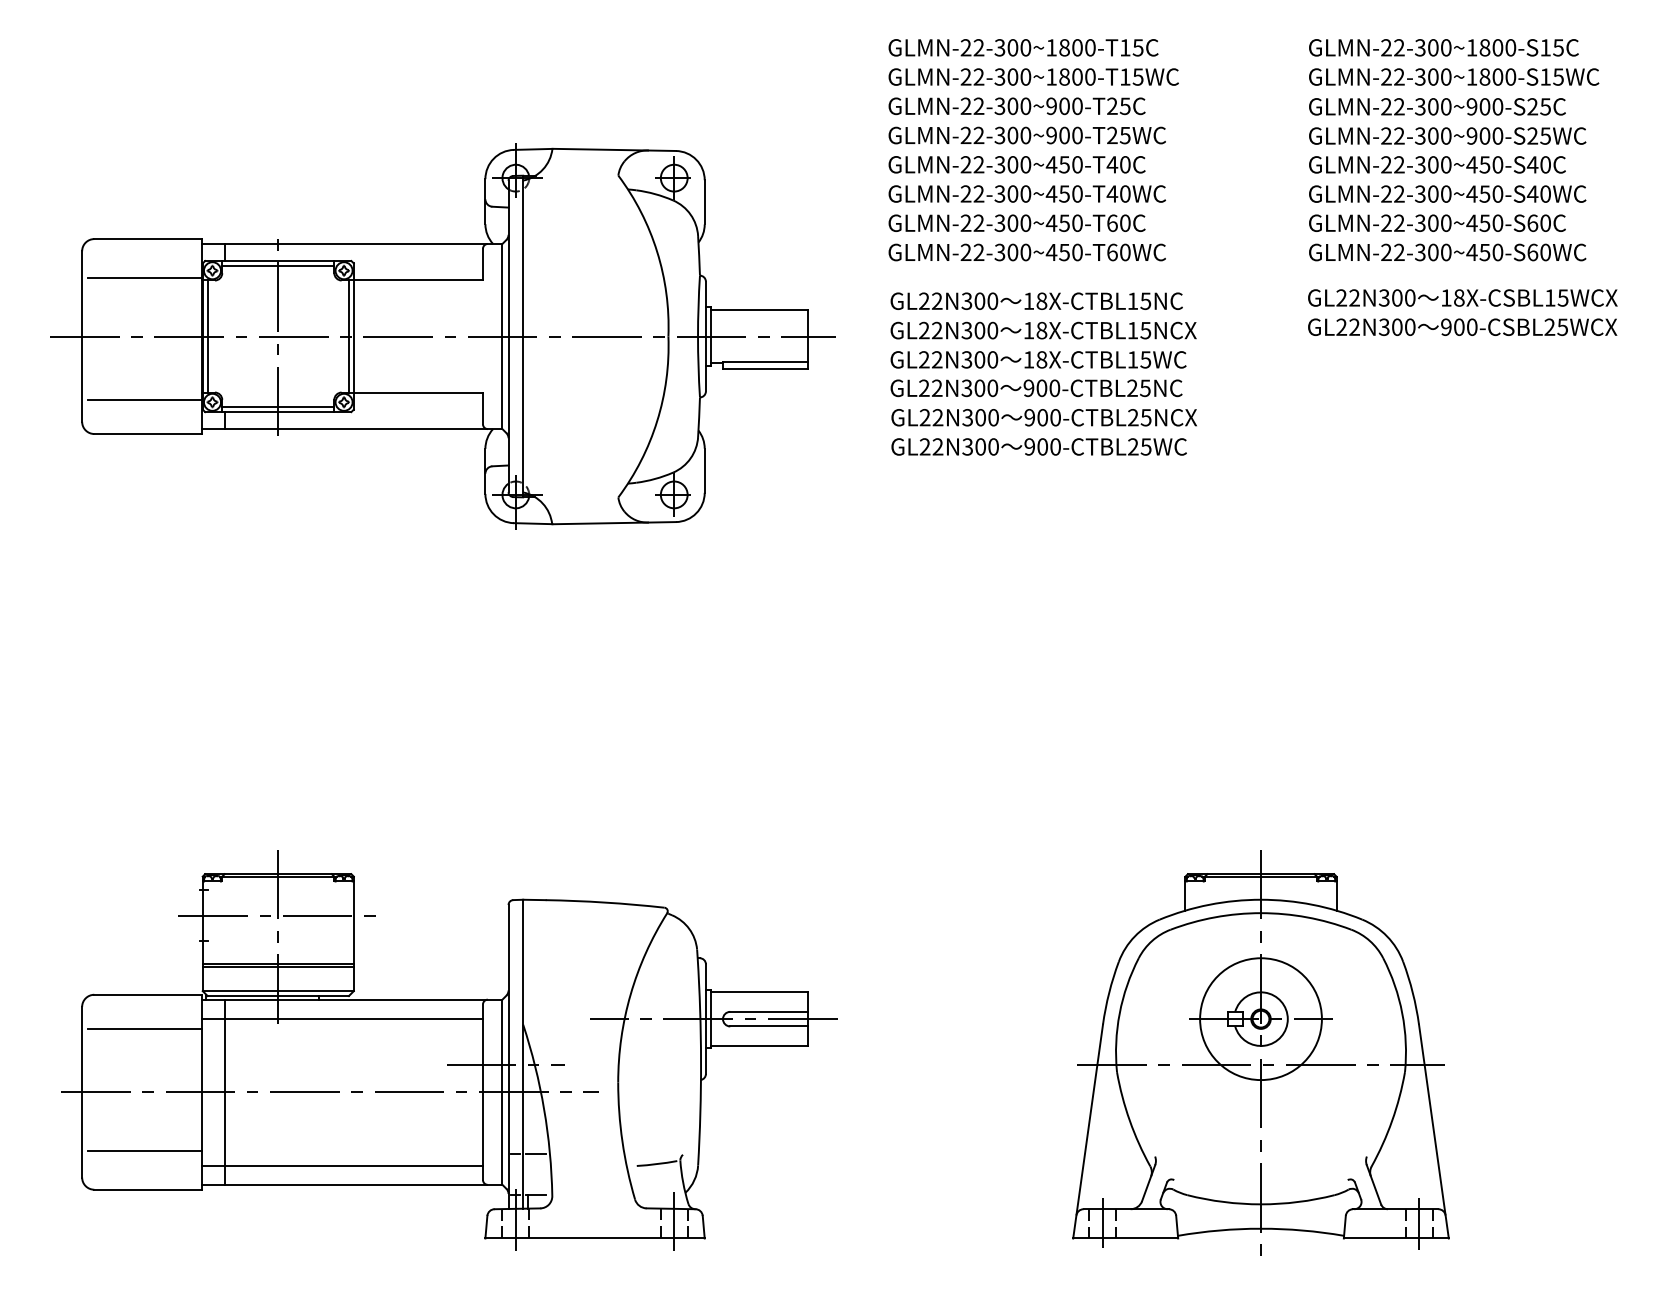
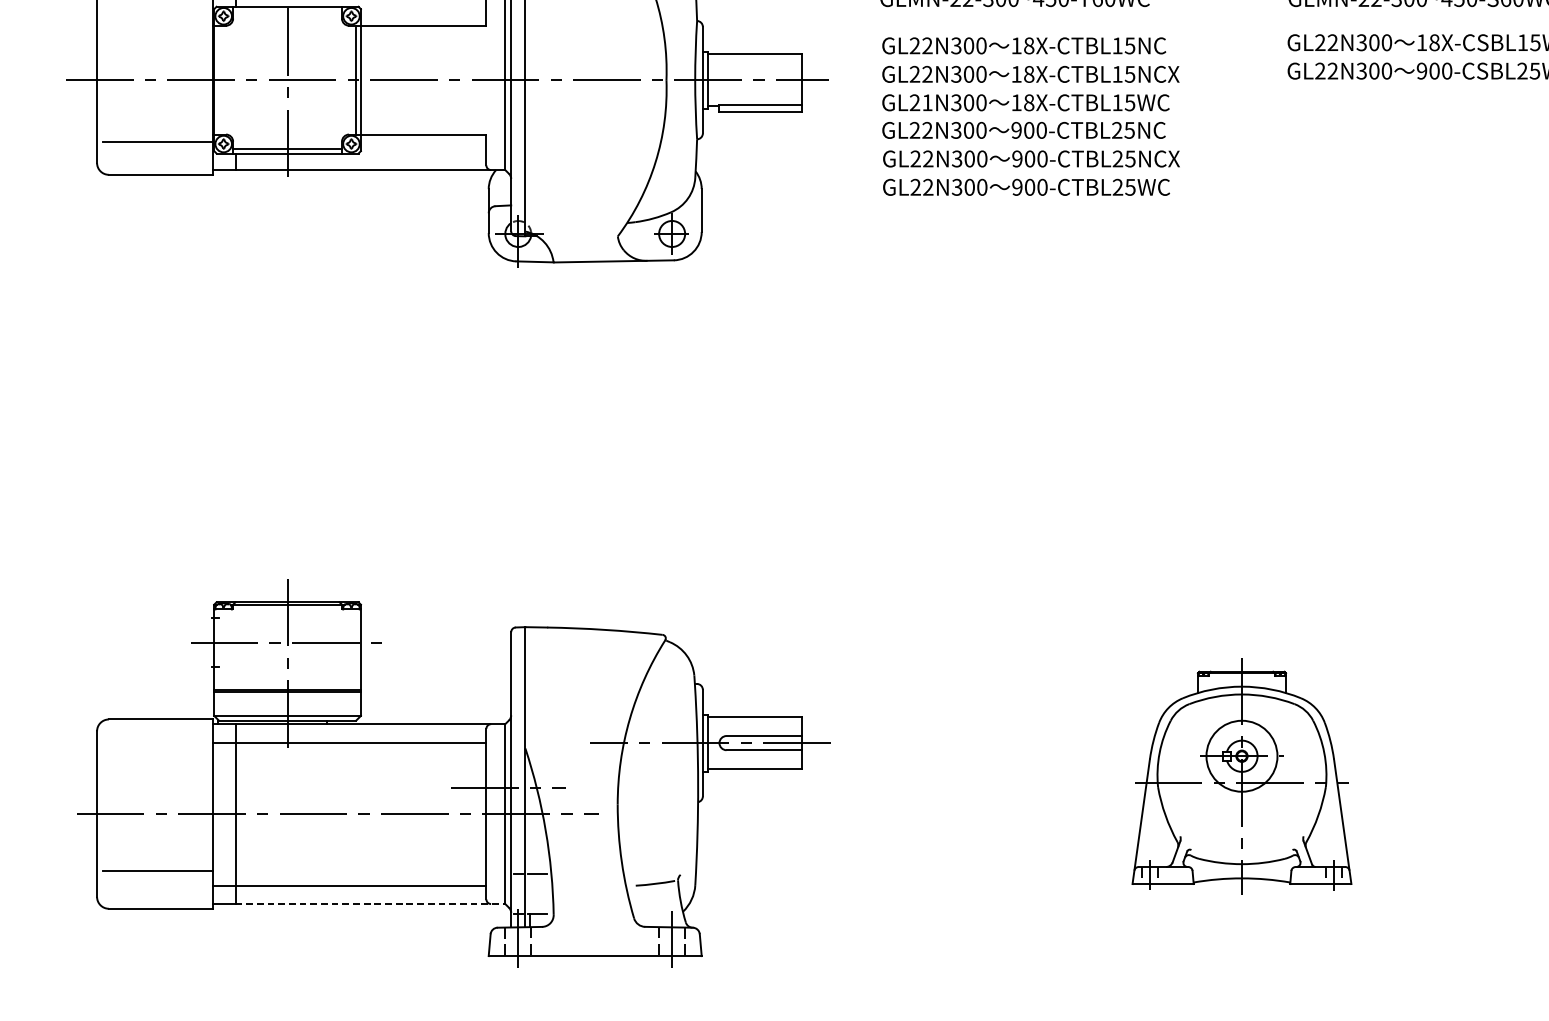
line: (278, 265) -> (287, 11), removed
line: (144, 278) -> (157, 23), removed
line: (207, 336) -> (218, 80), removed
text: (937, 359) -> (927, 102), GL22N300 -> GL21N300
line: (144, 1028) -> (157, 752), removed
part: (1260, 1052) -> (1241, 775), size x0.6
line: (363, 1184) -> (370, 903), solid -> dashed

